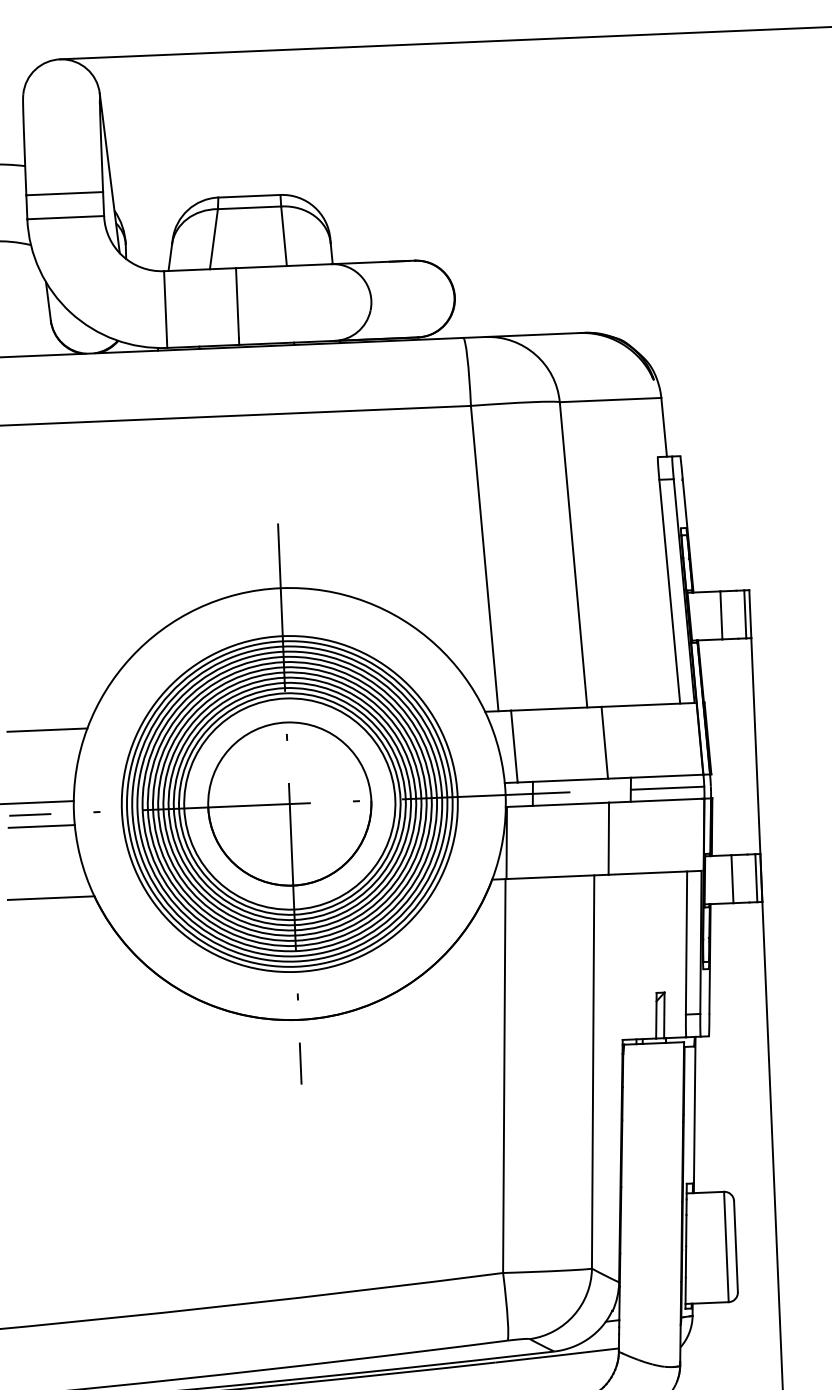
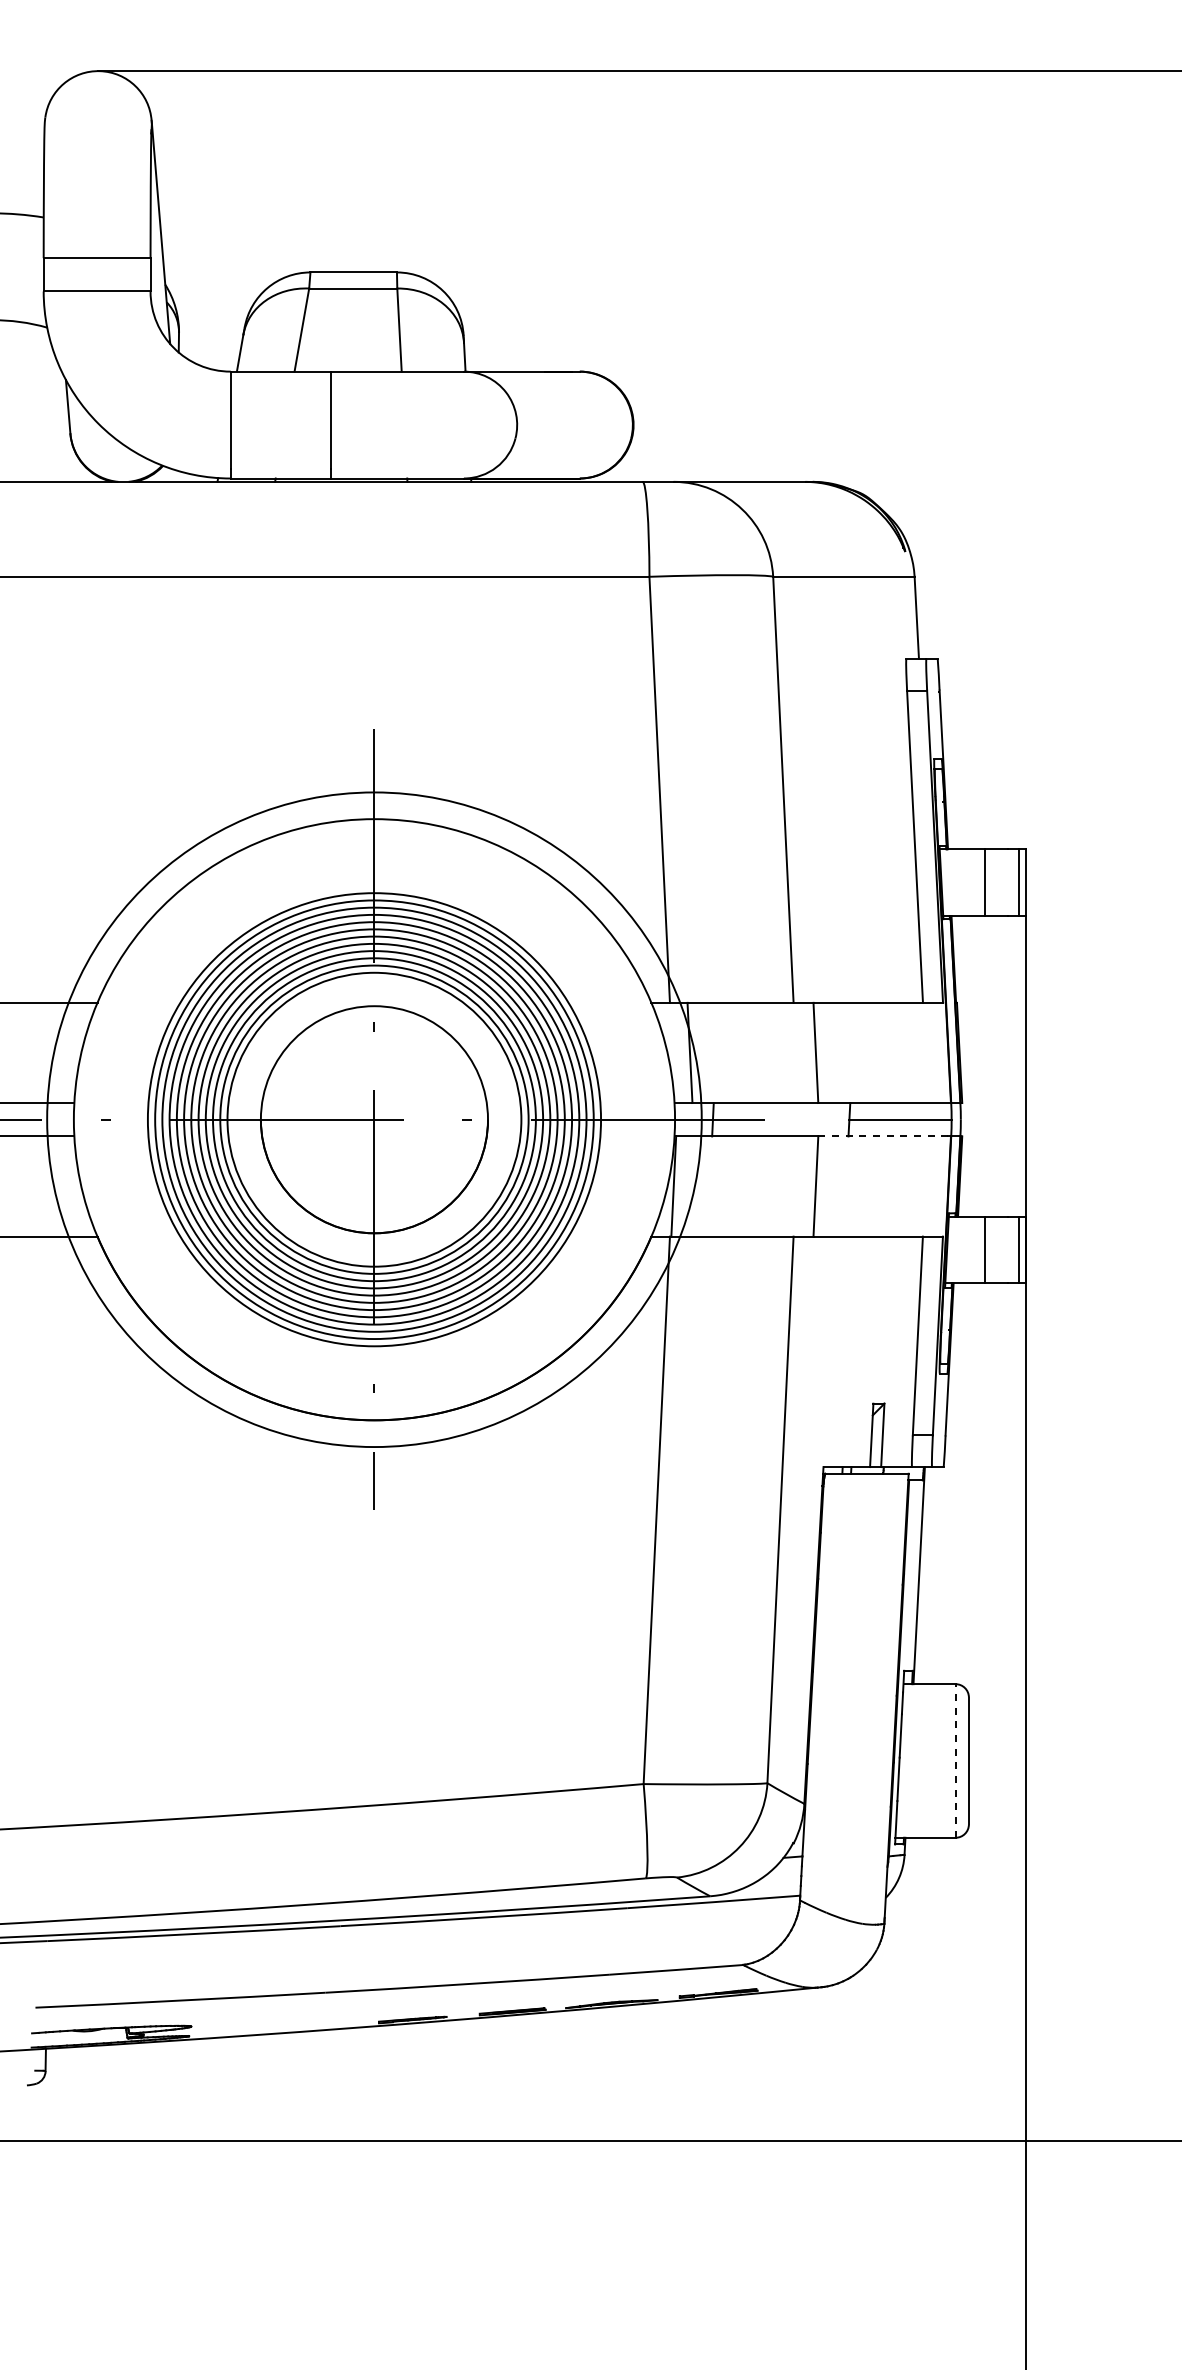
line: (655, 800) -> (883, 1136), solid -> dashed
circle: (289, 803) -> (374, 1119), size x1.4
line: (726, 1246) -> (955, 1760), solid -> dashed

